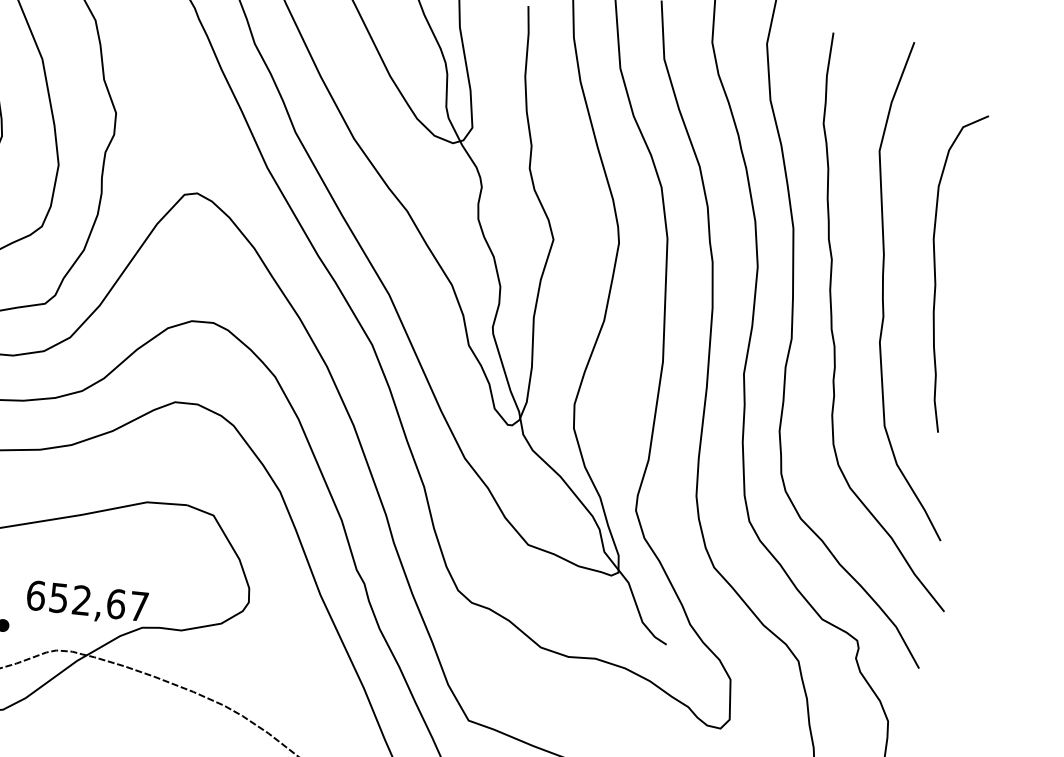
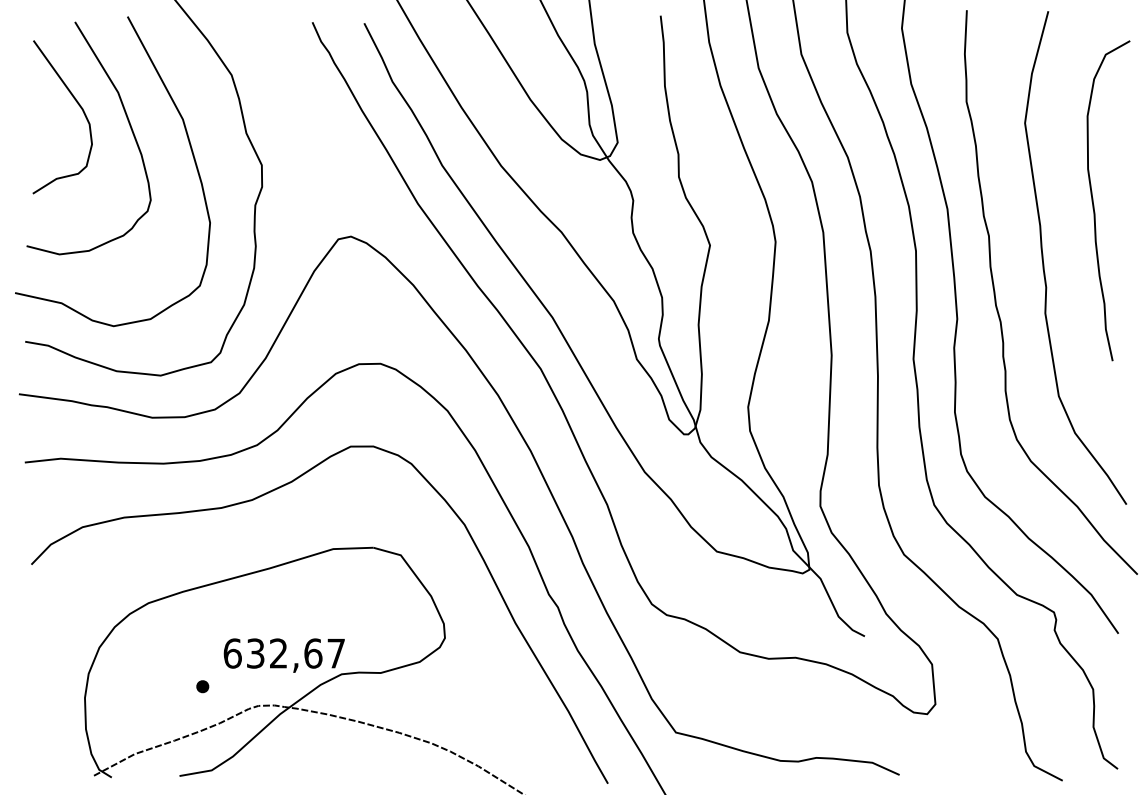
curve: (936, 275) -> (1094, 205), moved
text: (58, 598) -> (255, 653), 652,67 -> 632,67

